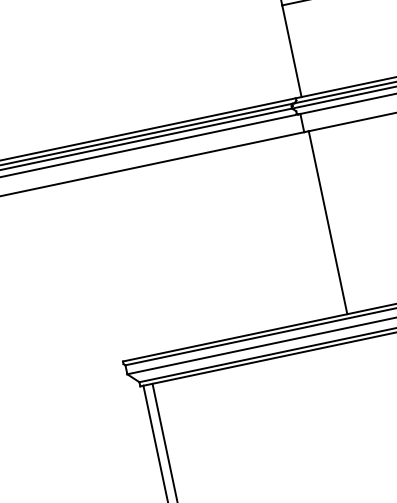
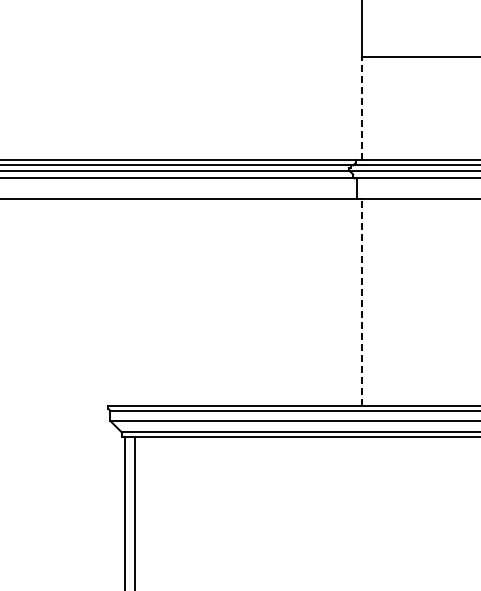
line: (292, 51) -> (362, 108), solid -> dashed
line: (328, 221) -> (362, 301), solid -> dashed

